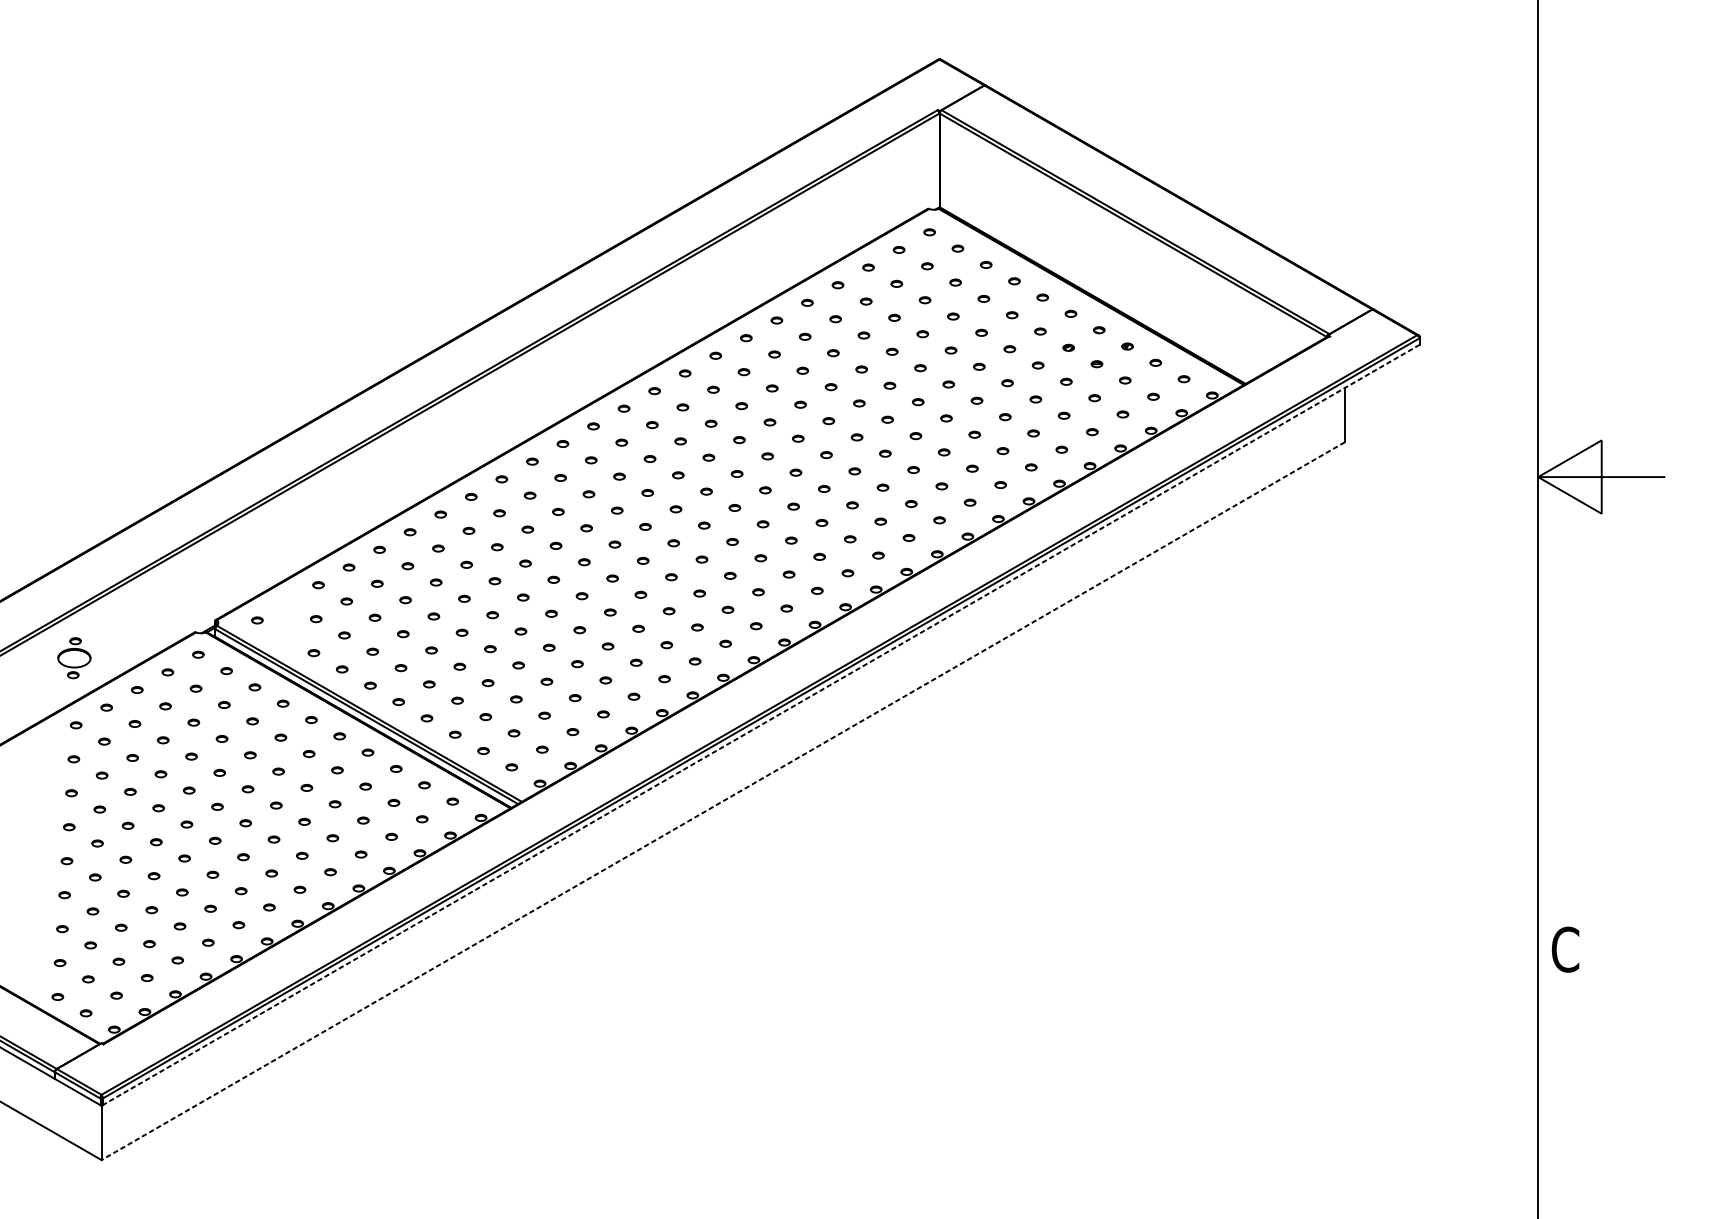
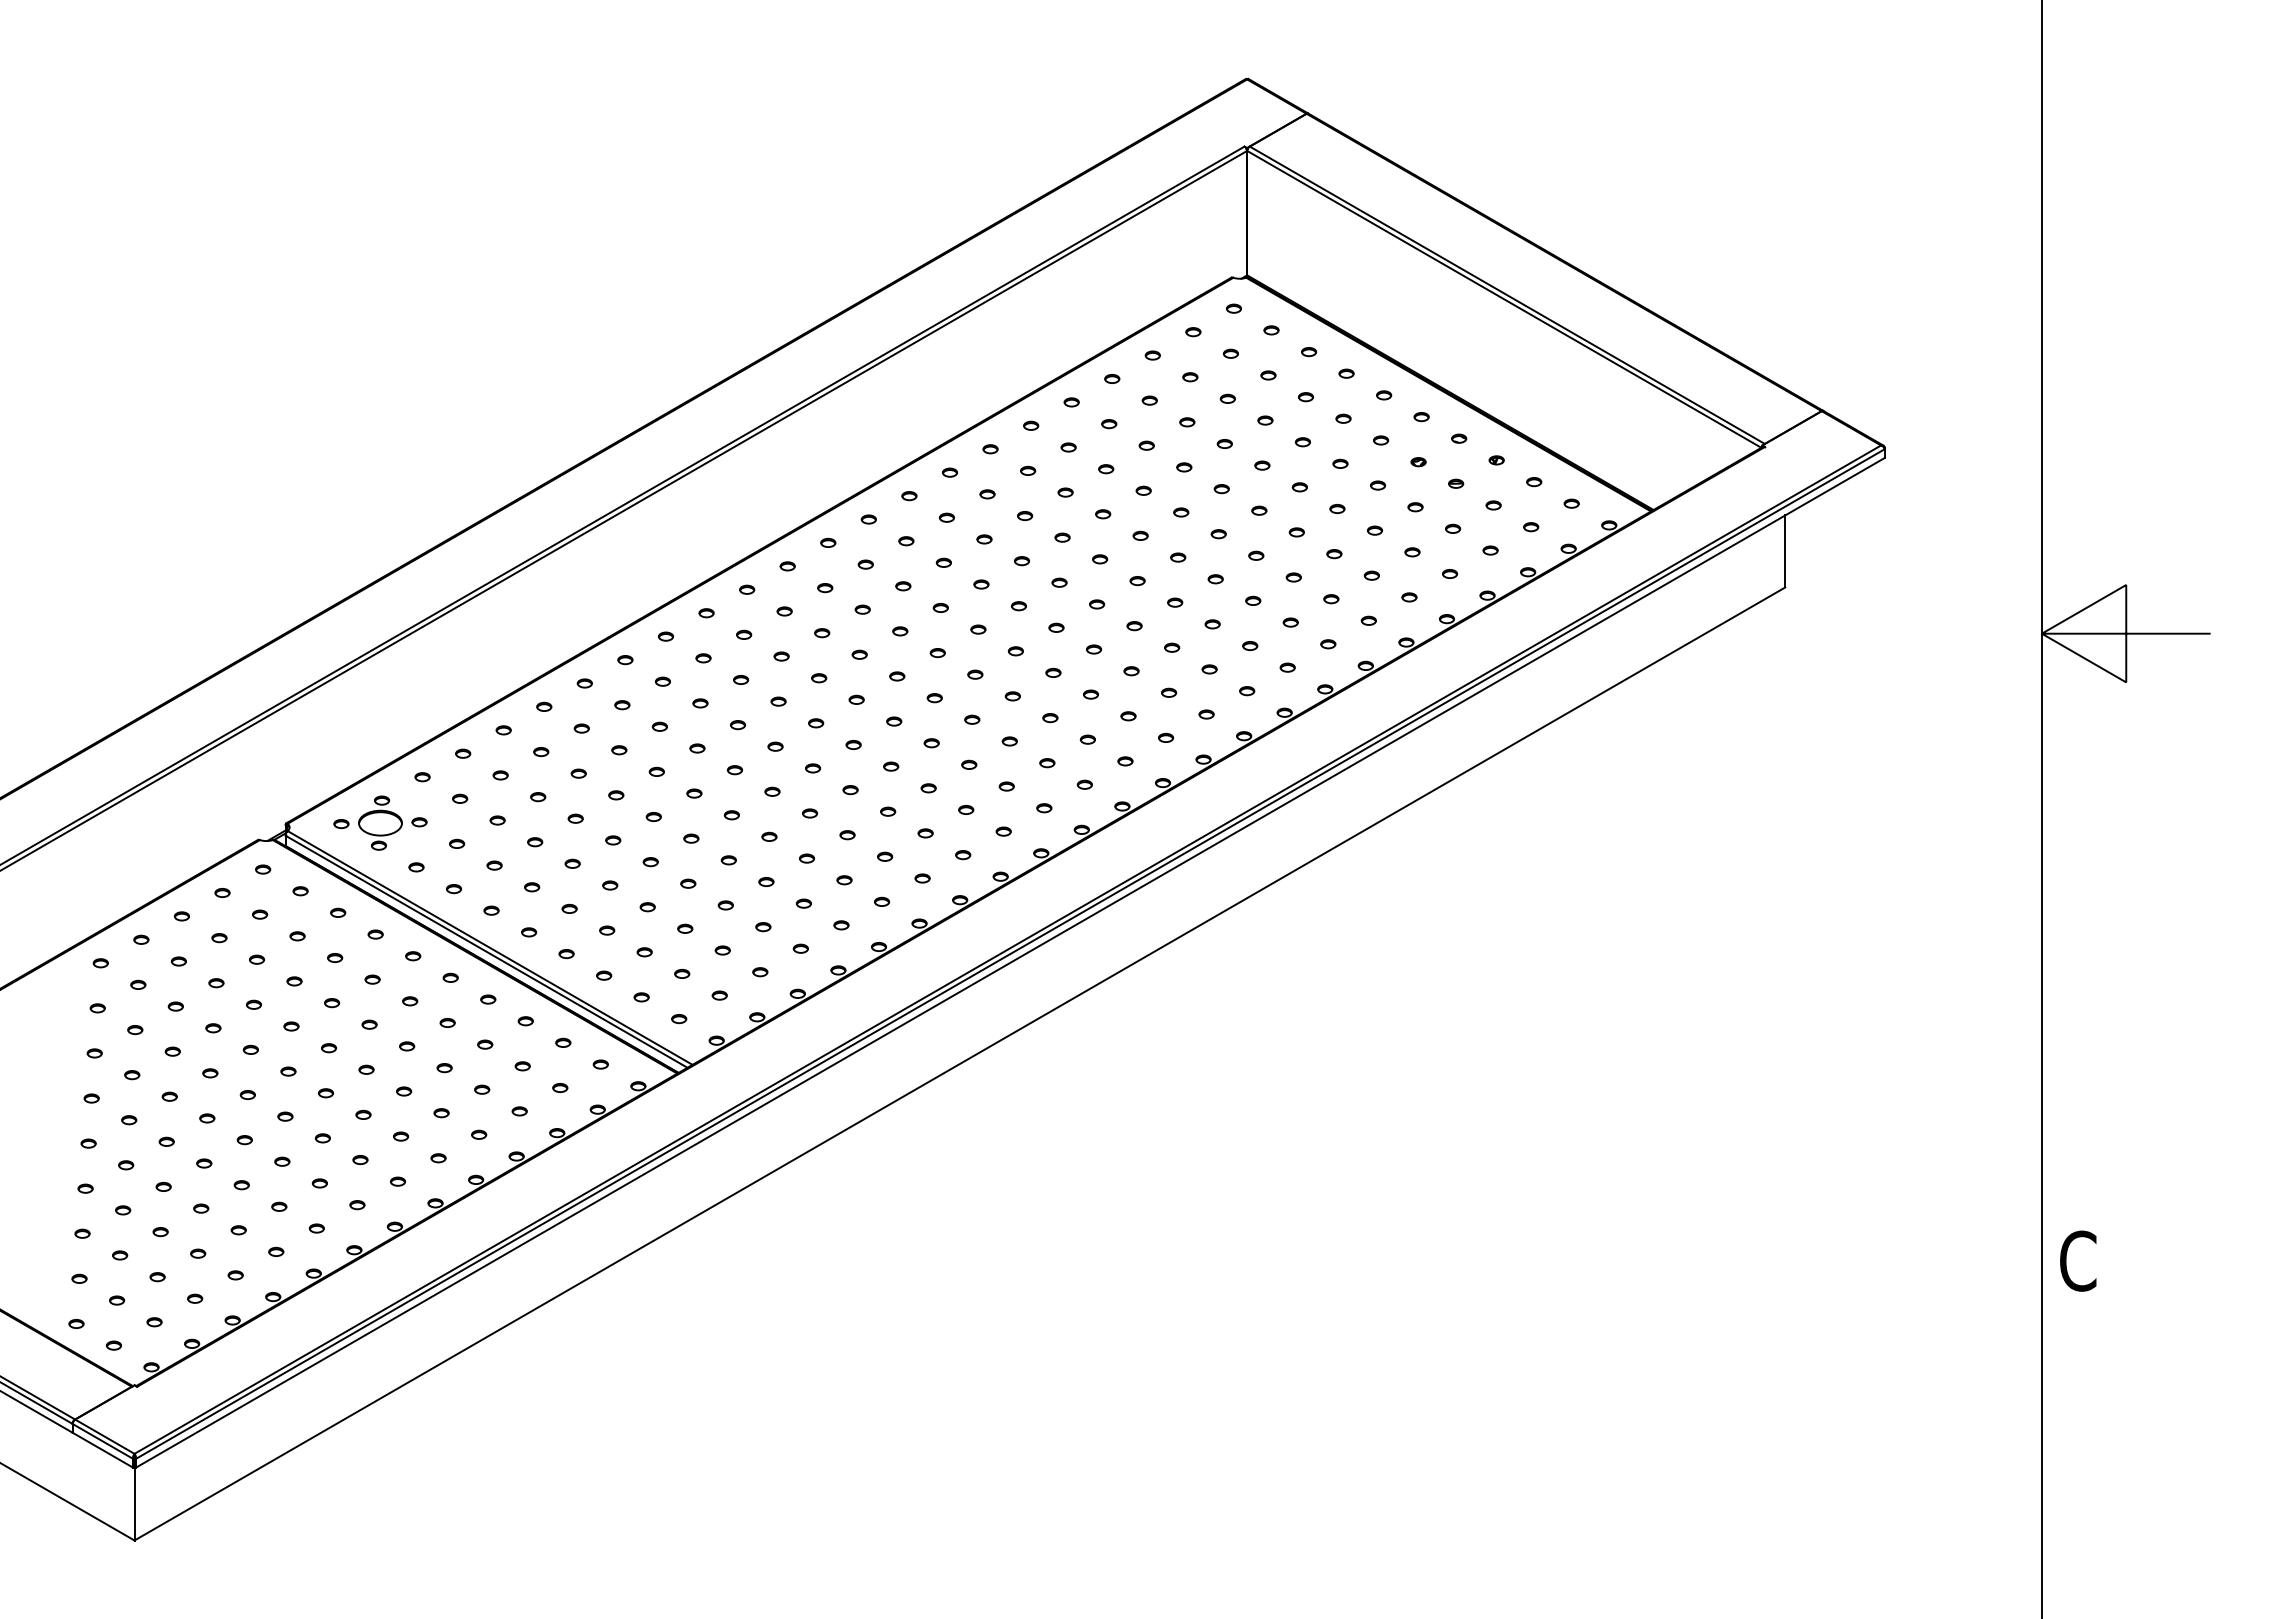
part: (74, 657) -> (380, 822), moved
line: (761, 724) -> (1010, 962), dashed -> solid
line: (722, 801) -> (959, 1064), dashed -> solid

